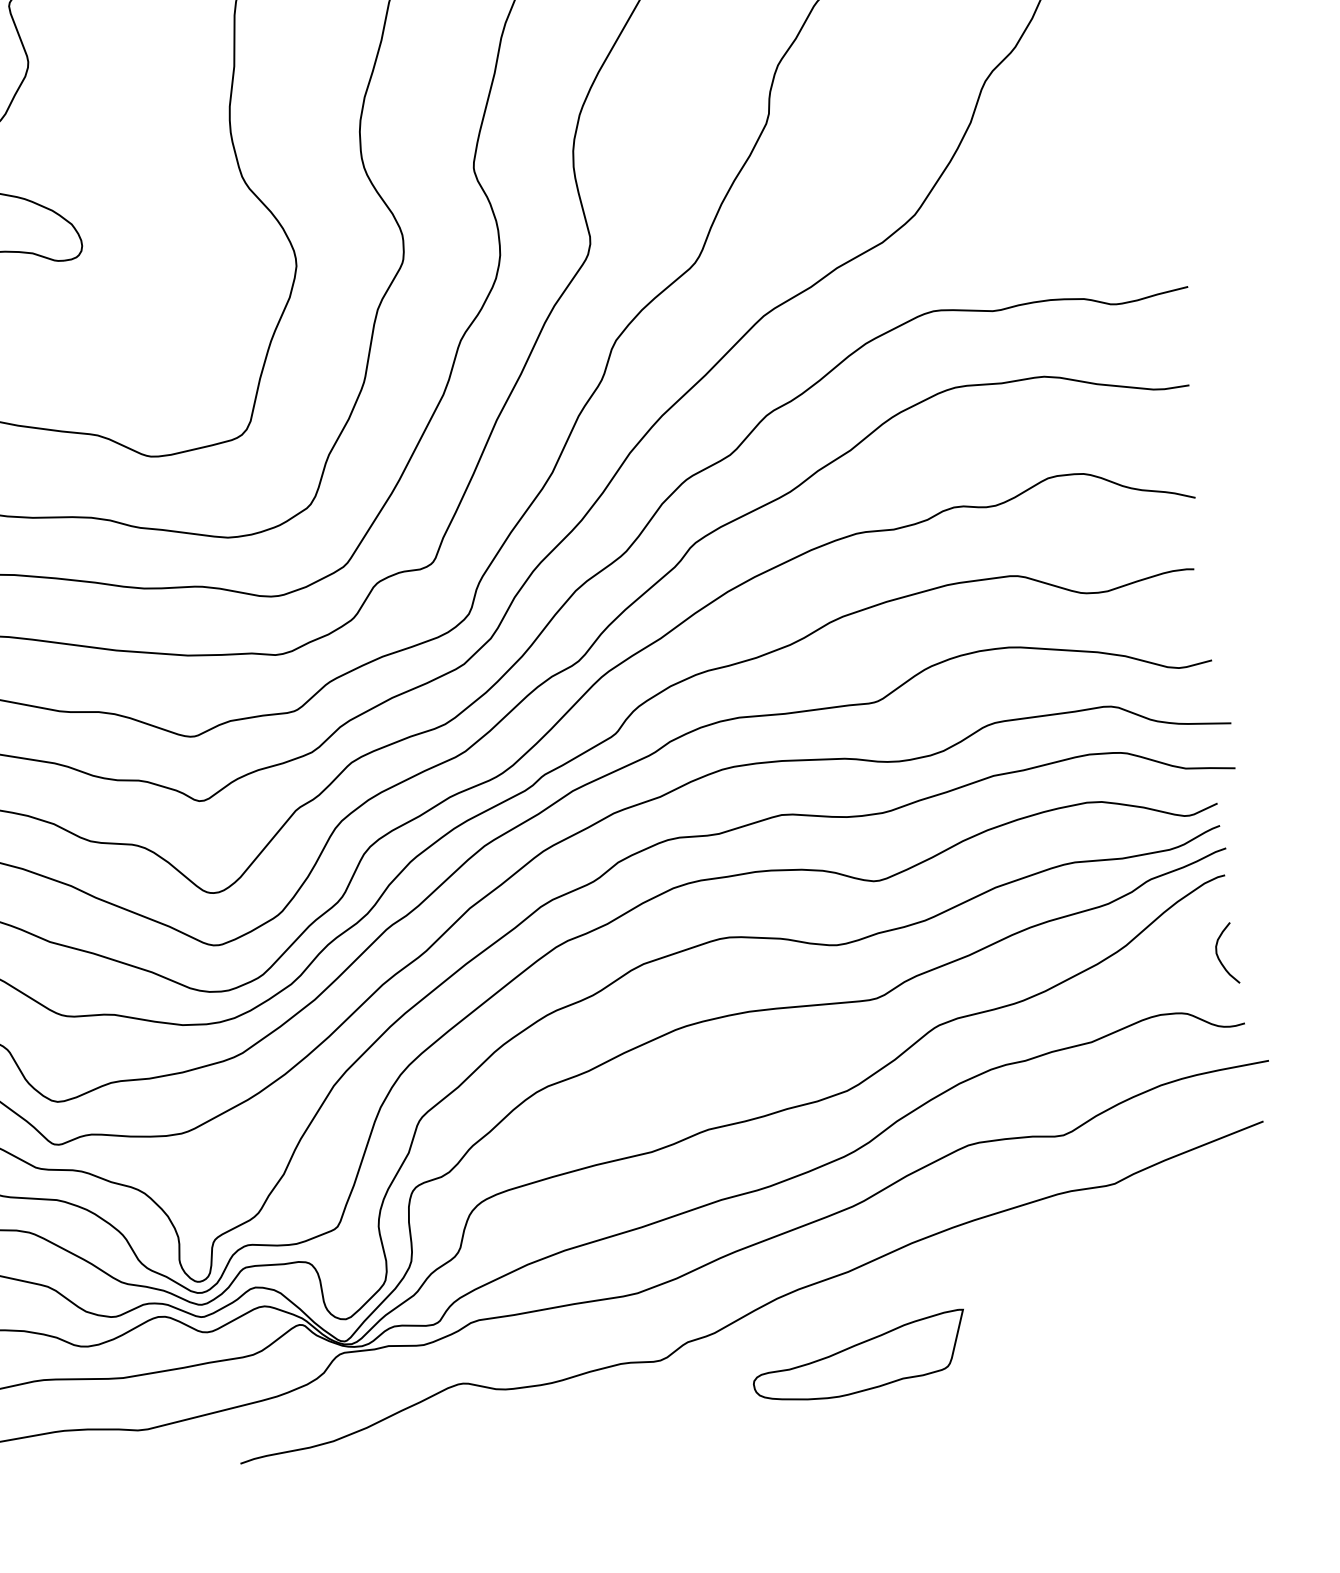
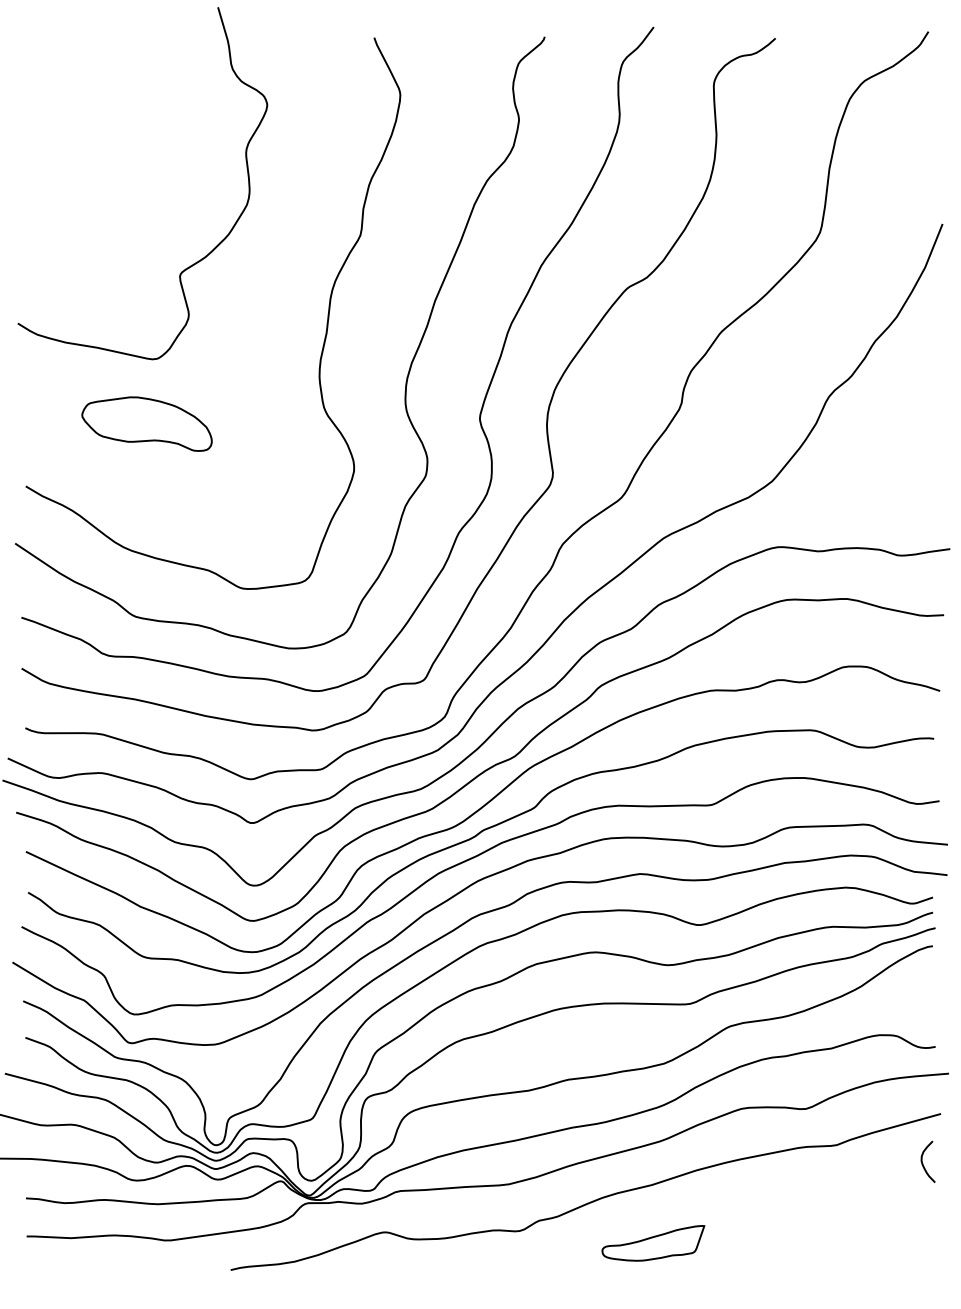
curve: (1219, 956) -> (923, 1163), moved
part: (859, 1357) -> (653, 1243), size x0.7

